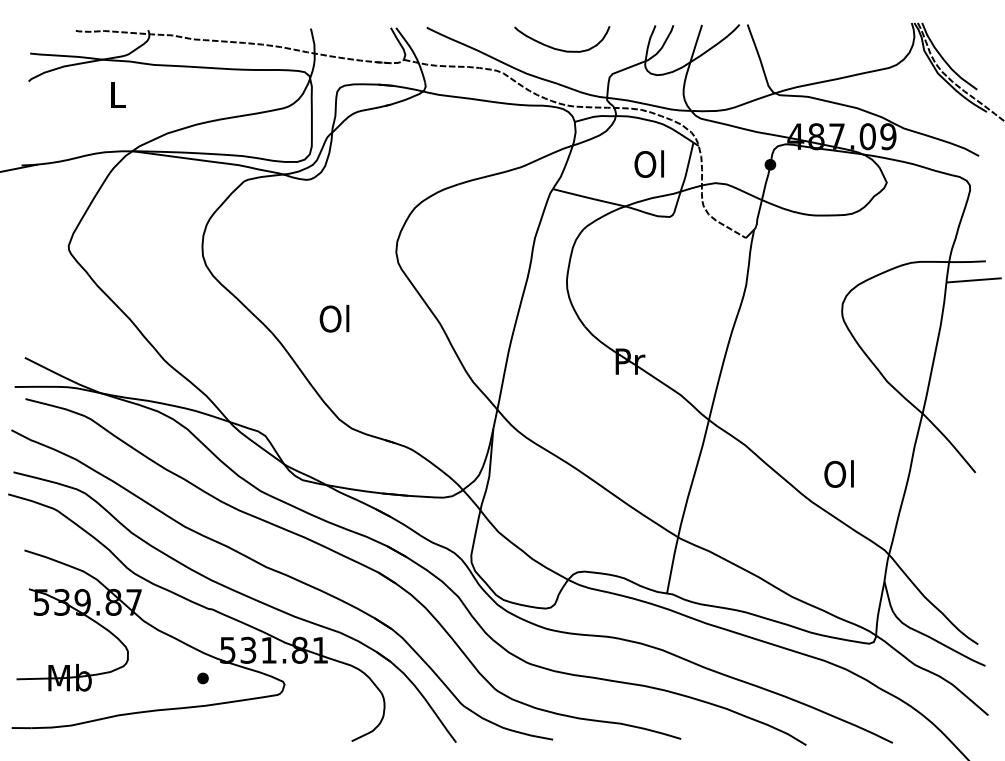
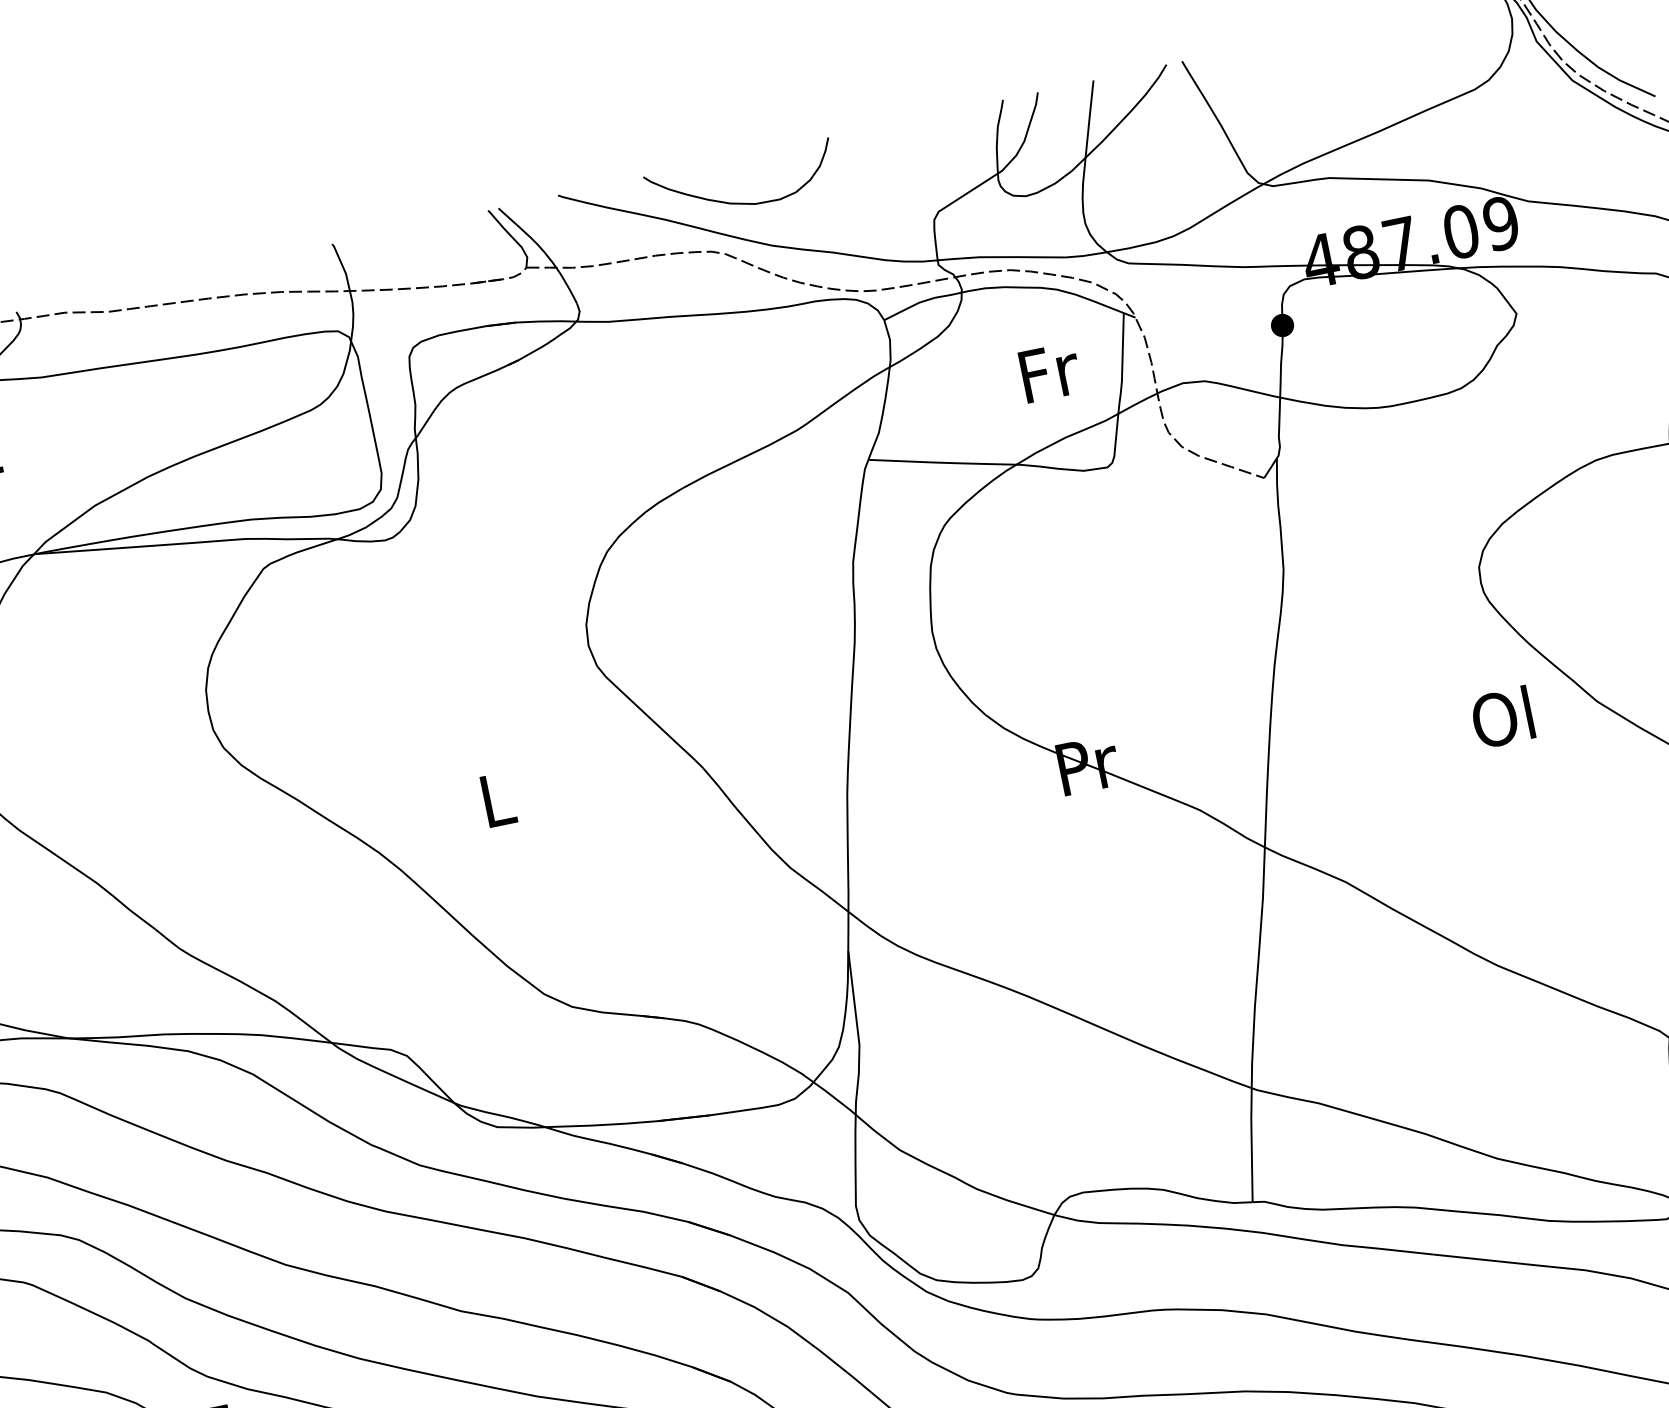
curve: (558, 48) -> (737, 201), moved
text: (649, 163) -> (1046, 371), Ol -> Fr
text: (334, 318) -> (494, 799), Ol -> L
text: (838, 473) -> (1501, 716), moved

